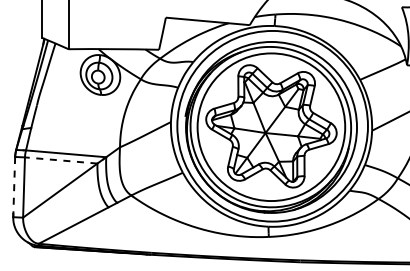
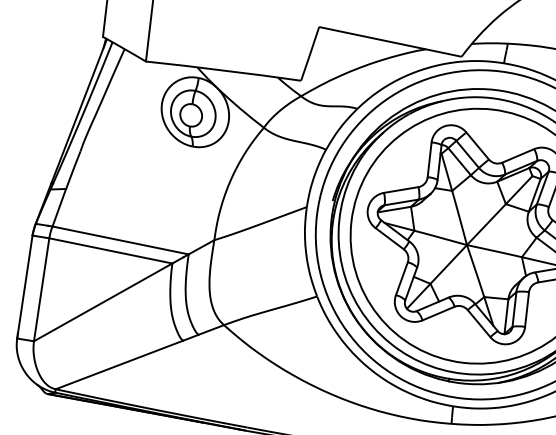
line: (60, 160) -> (109, 250), dashed -> solid
line: (14, 187) -> (25, 287), dashed -> solid

